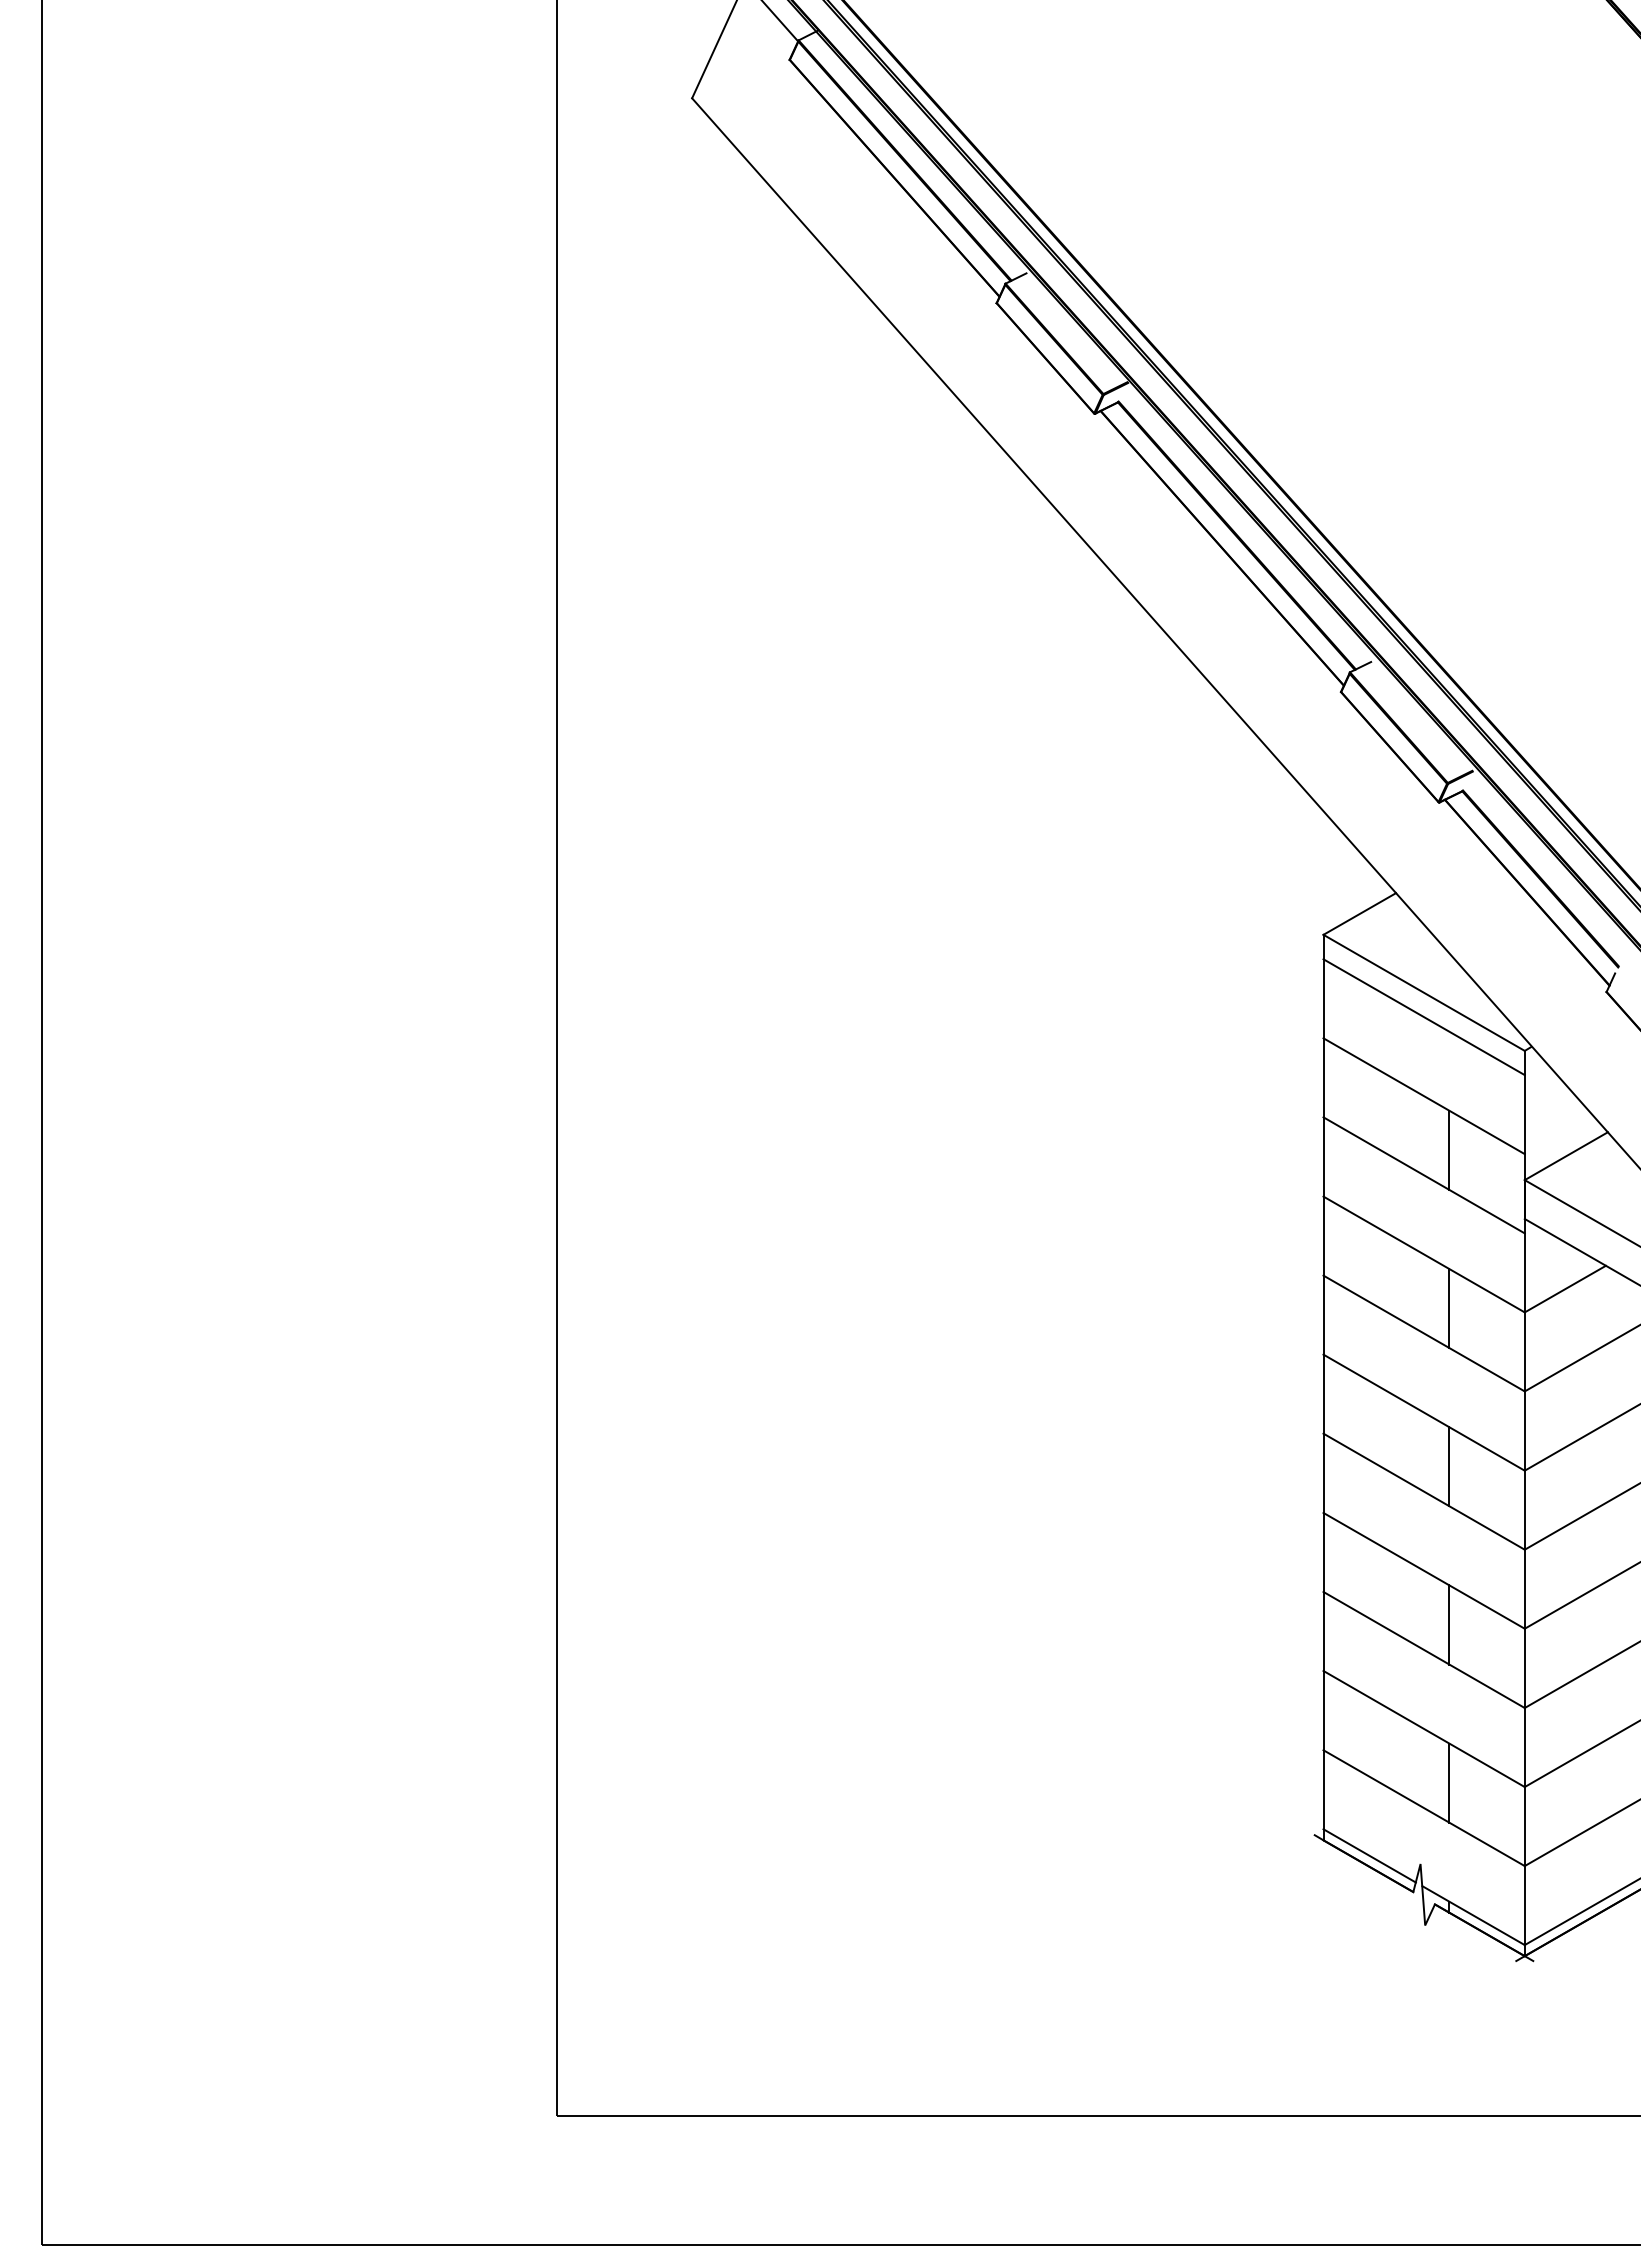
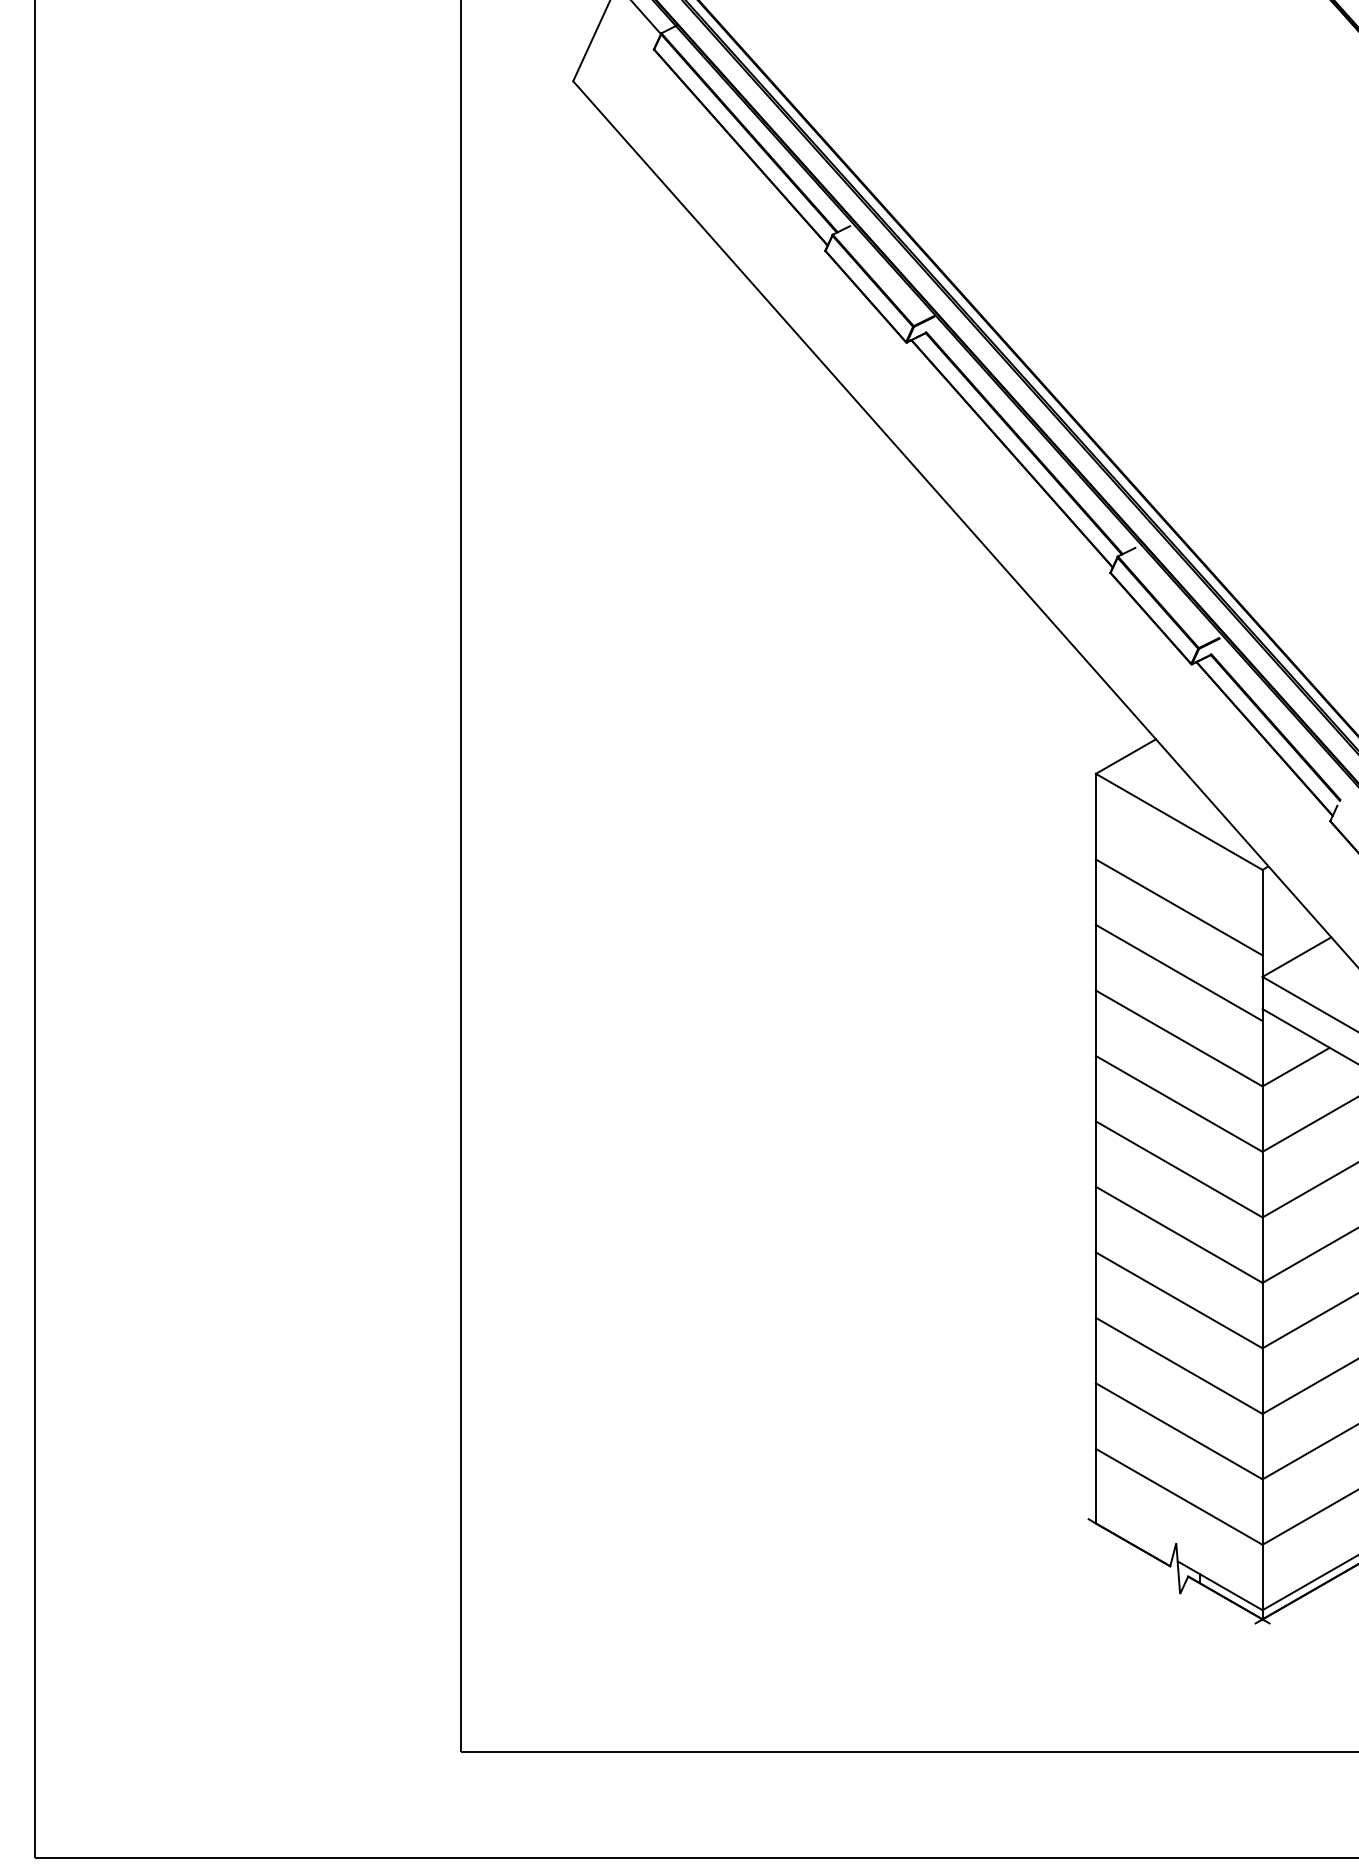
line: (1423, 1017) -> (1178, 842), removed
line: (1449, 1149) -> (1200, 951), removed
line: (1449, 1307) -> (1200, 1082), removed
line: (1449, 1466) -> (1200, 1214), removed
line: (1449, 1624) -> (1200, 1344), removed
line: (1449, 1782) -> (1200, 1475), removed
line: (1369, 1855) -> (1134, 1536), removed

